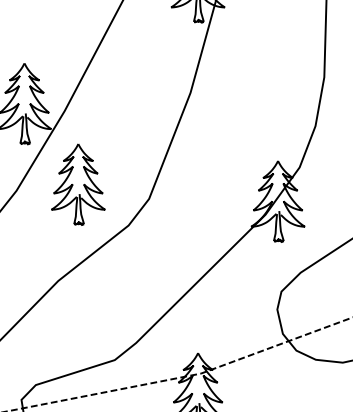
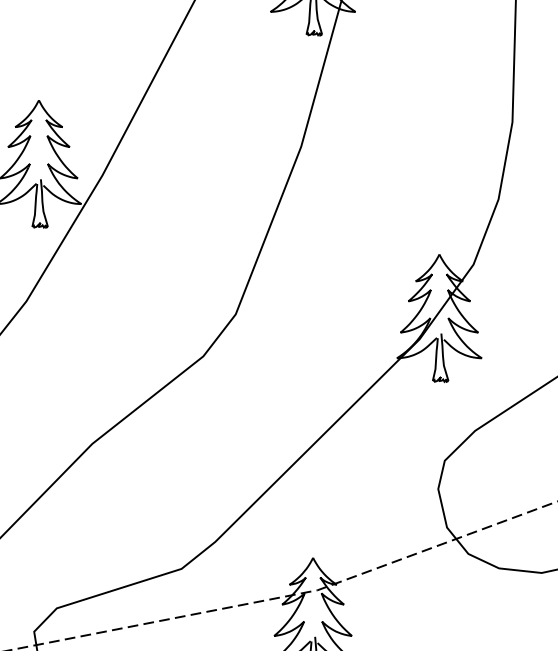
part: (78, 184) -> (124, 291), removed

